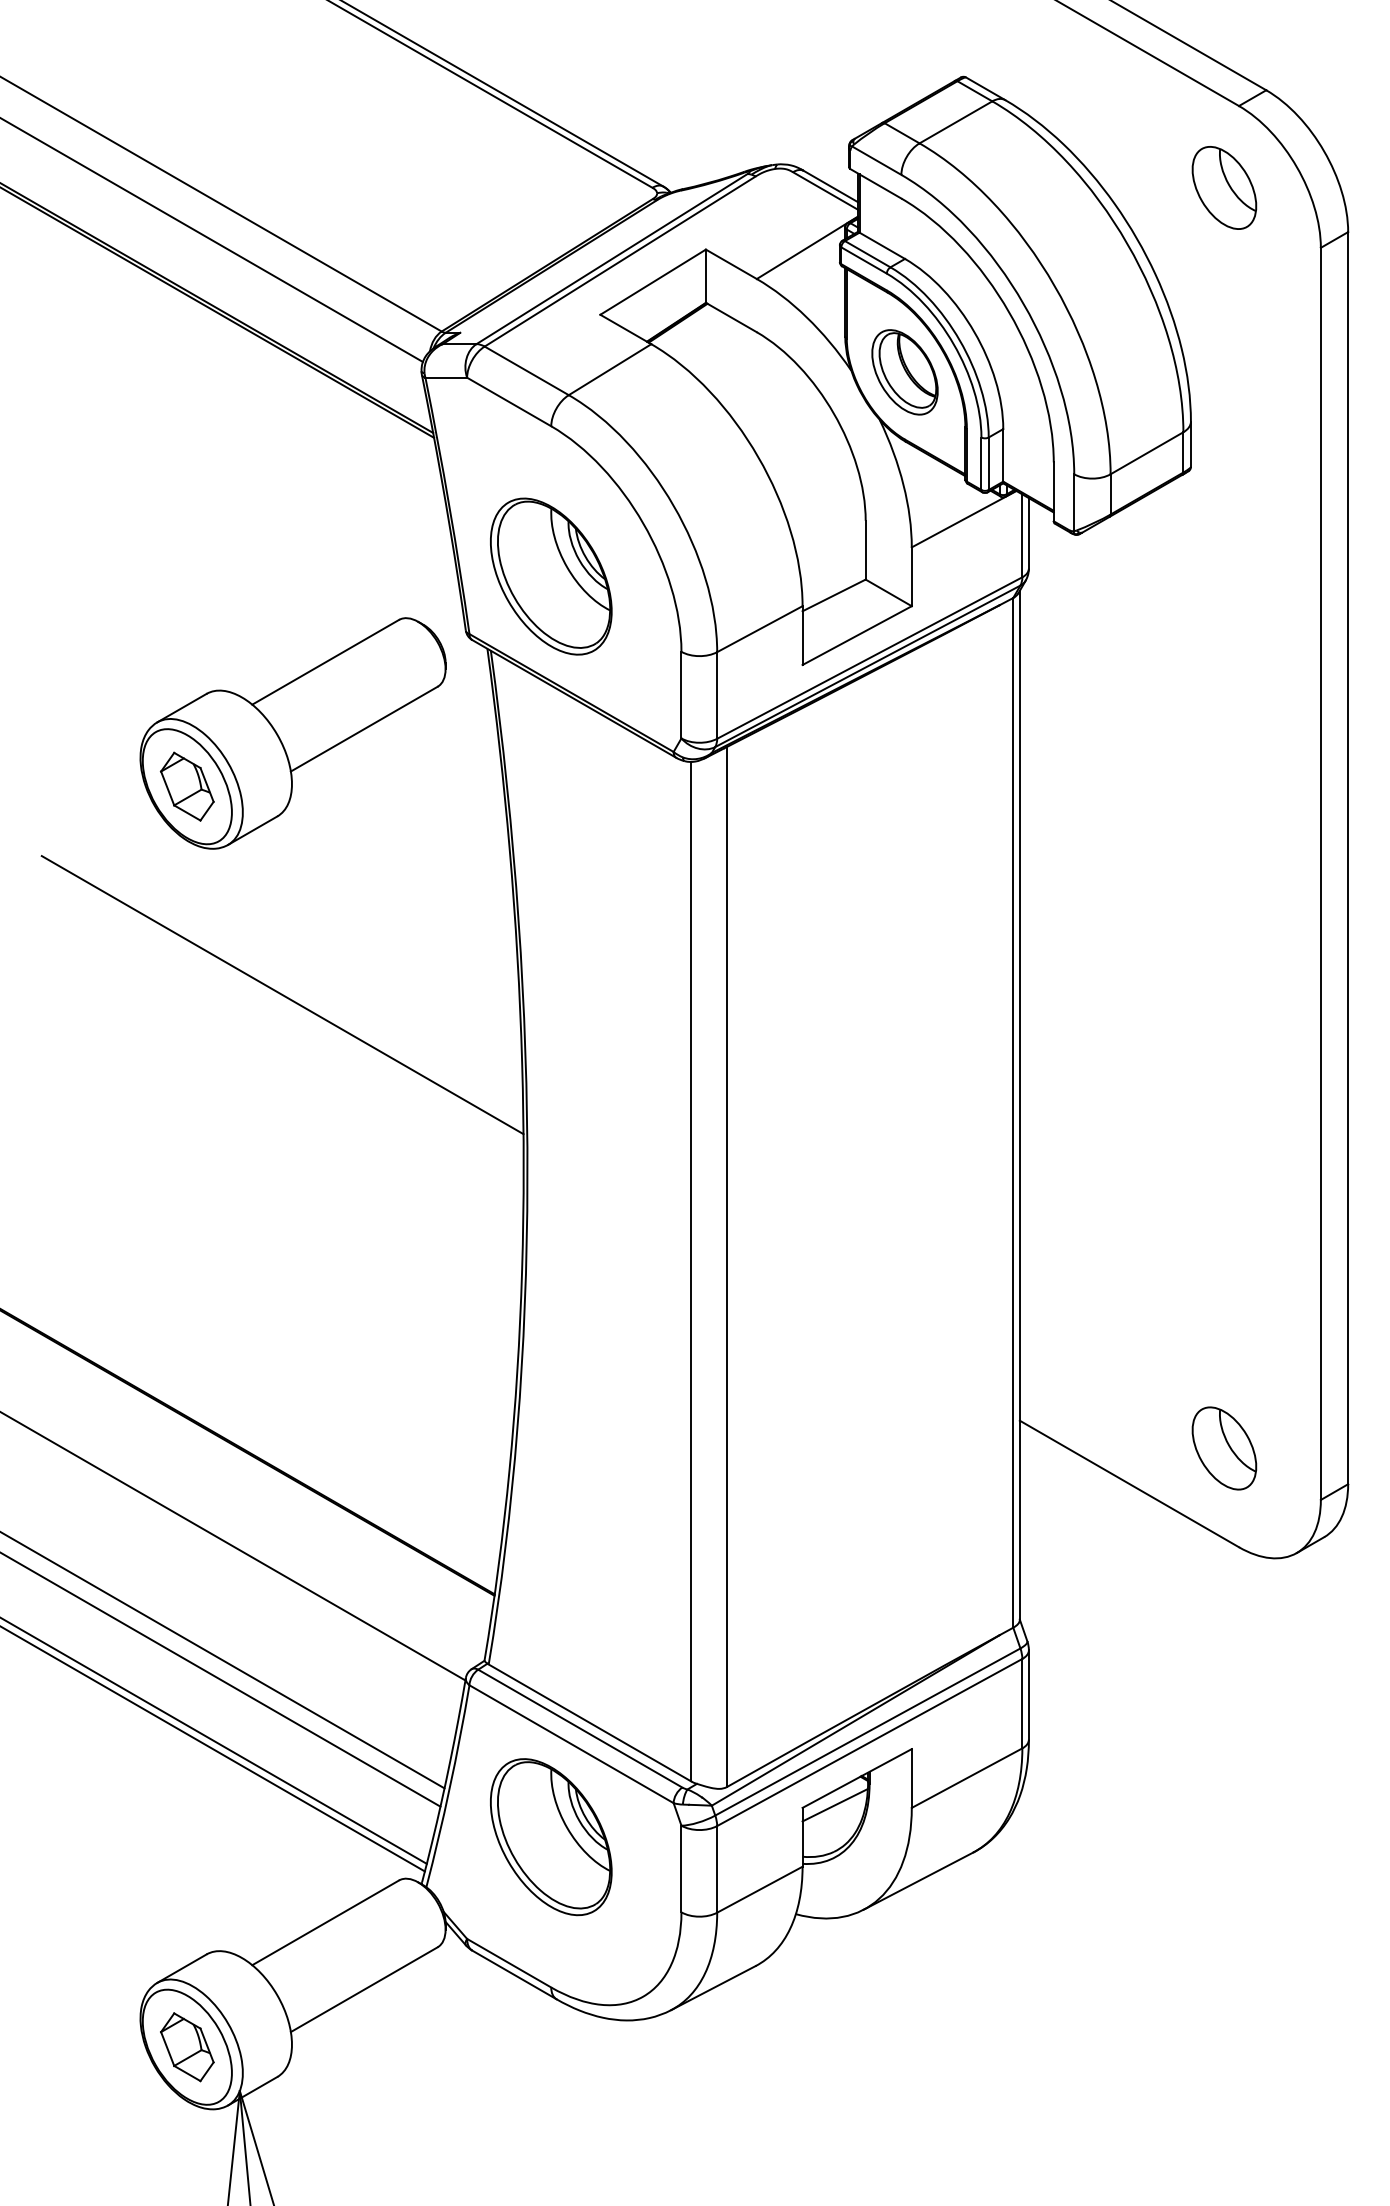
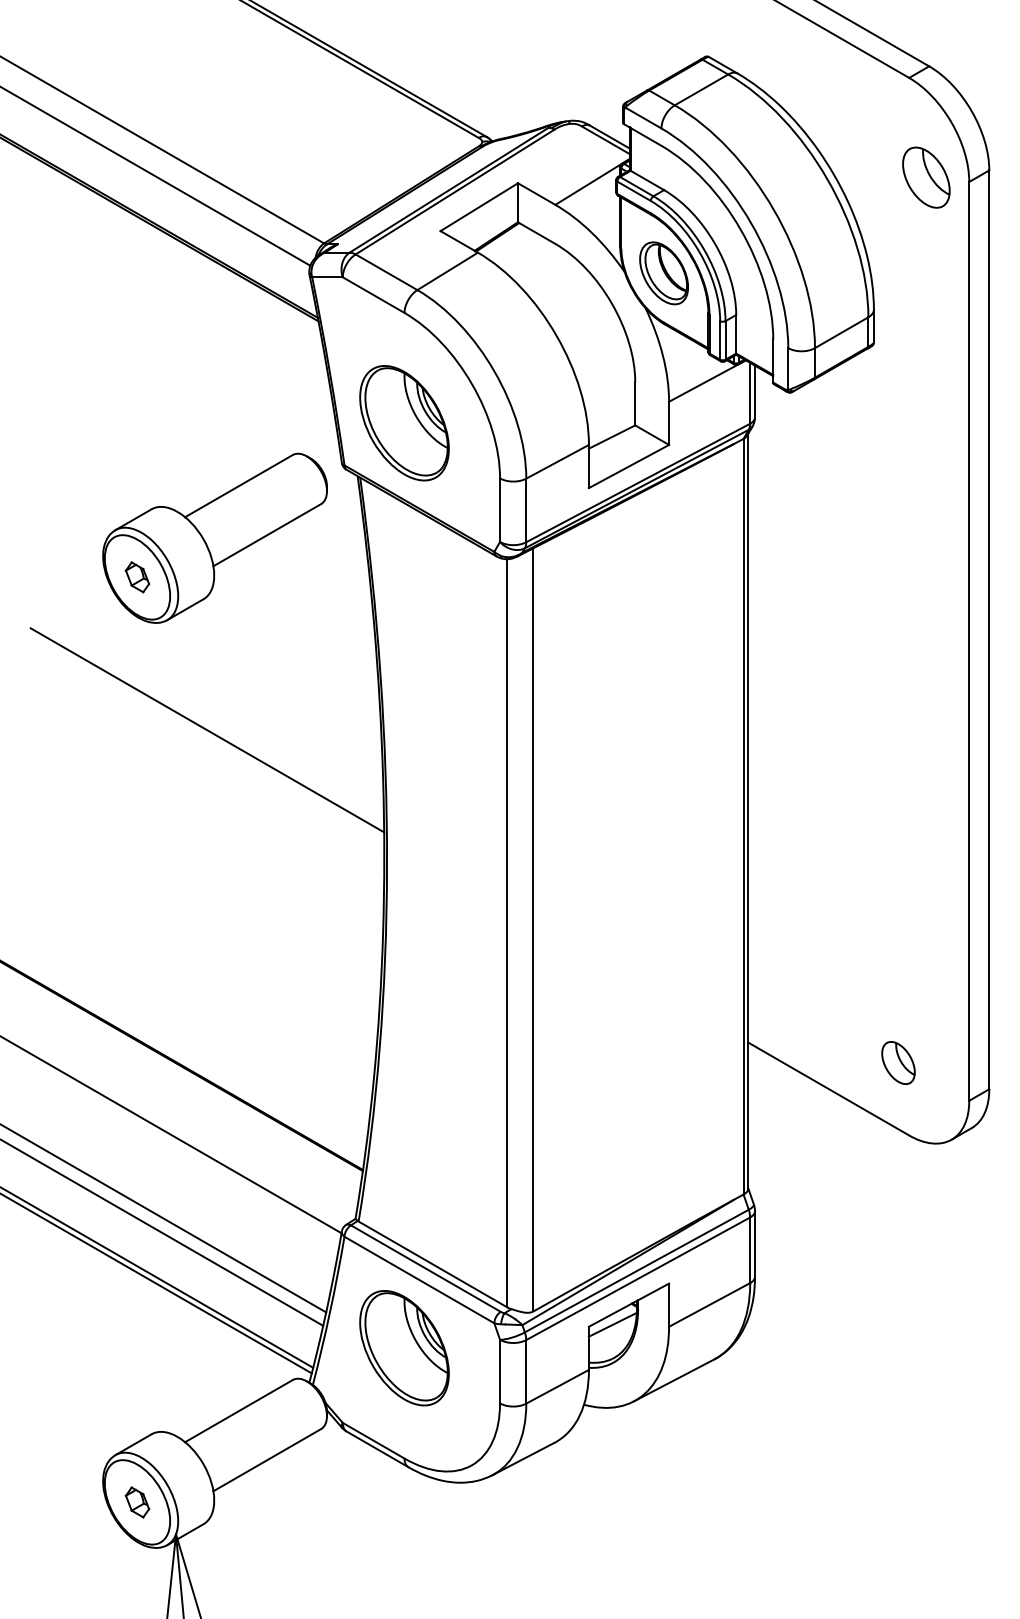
part: (1224, 187) -> (926, 177), moved
part: (187, 786) -> (137, 577), size x0.6
part: (1224, 1448) -> (898, 1063), size x0.7
part: (187, 2047) -> (137, 1502), size x0.6

